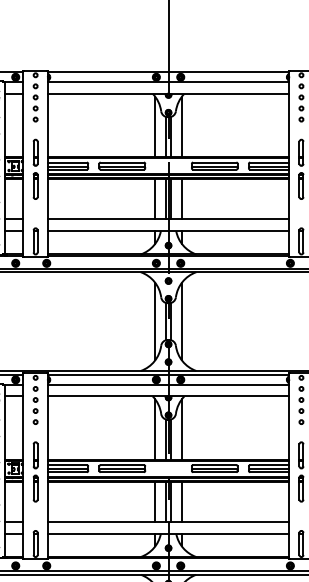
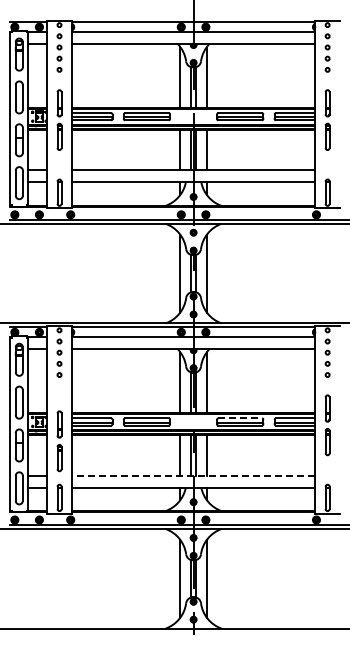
line: (215, 465) -> (240, 418), solid -> dashed
part: (35, 472) -> (59, 441), moved
line: (168, 521) -> (193, 475), solid -> dashed

